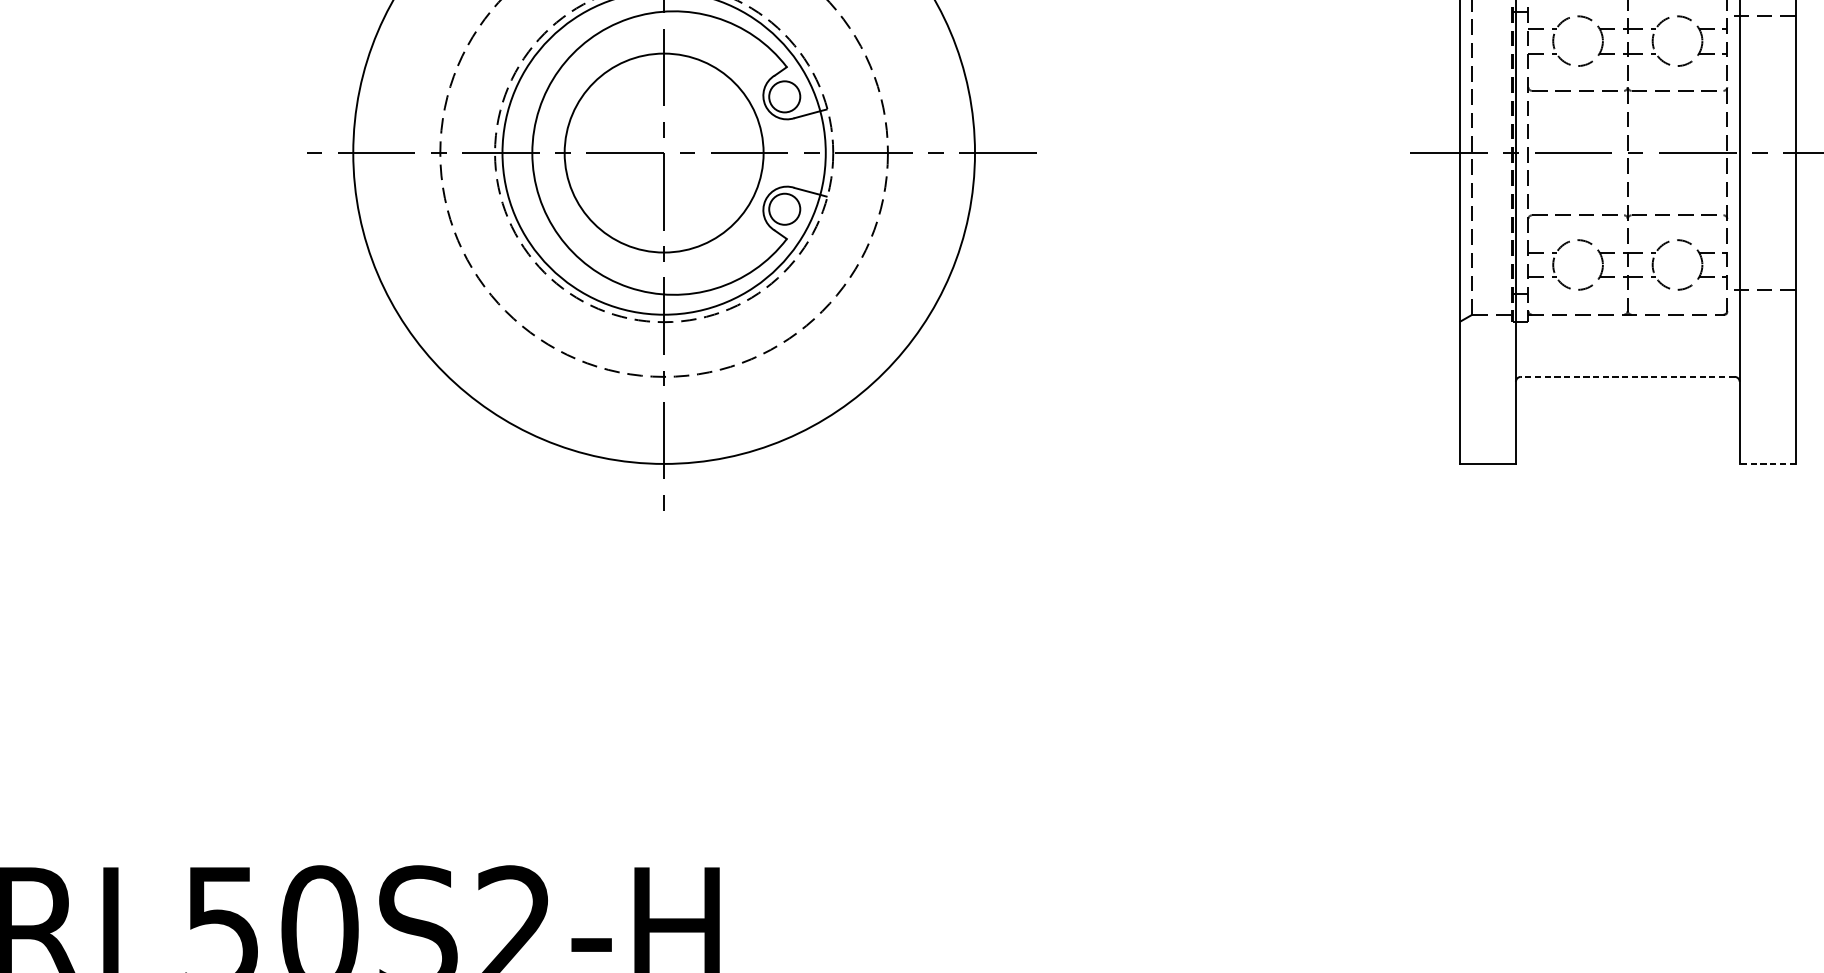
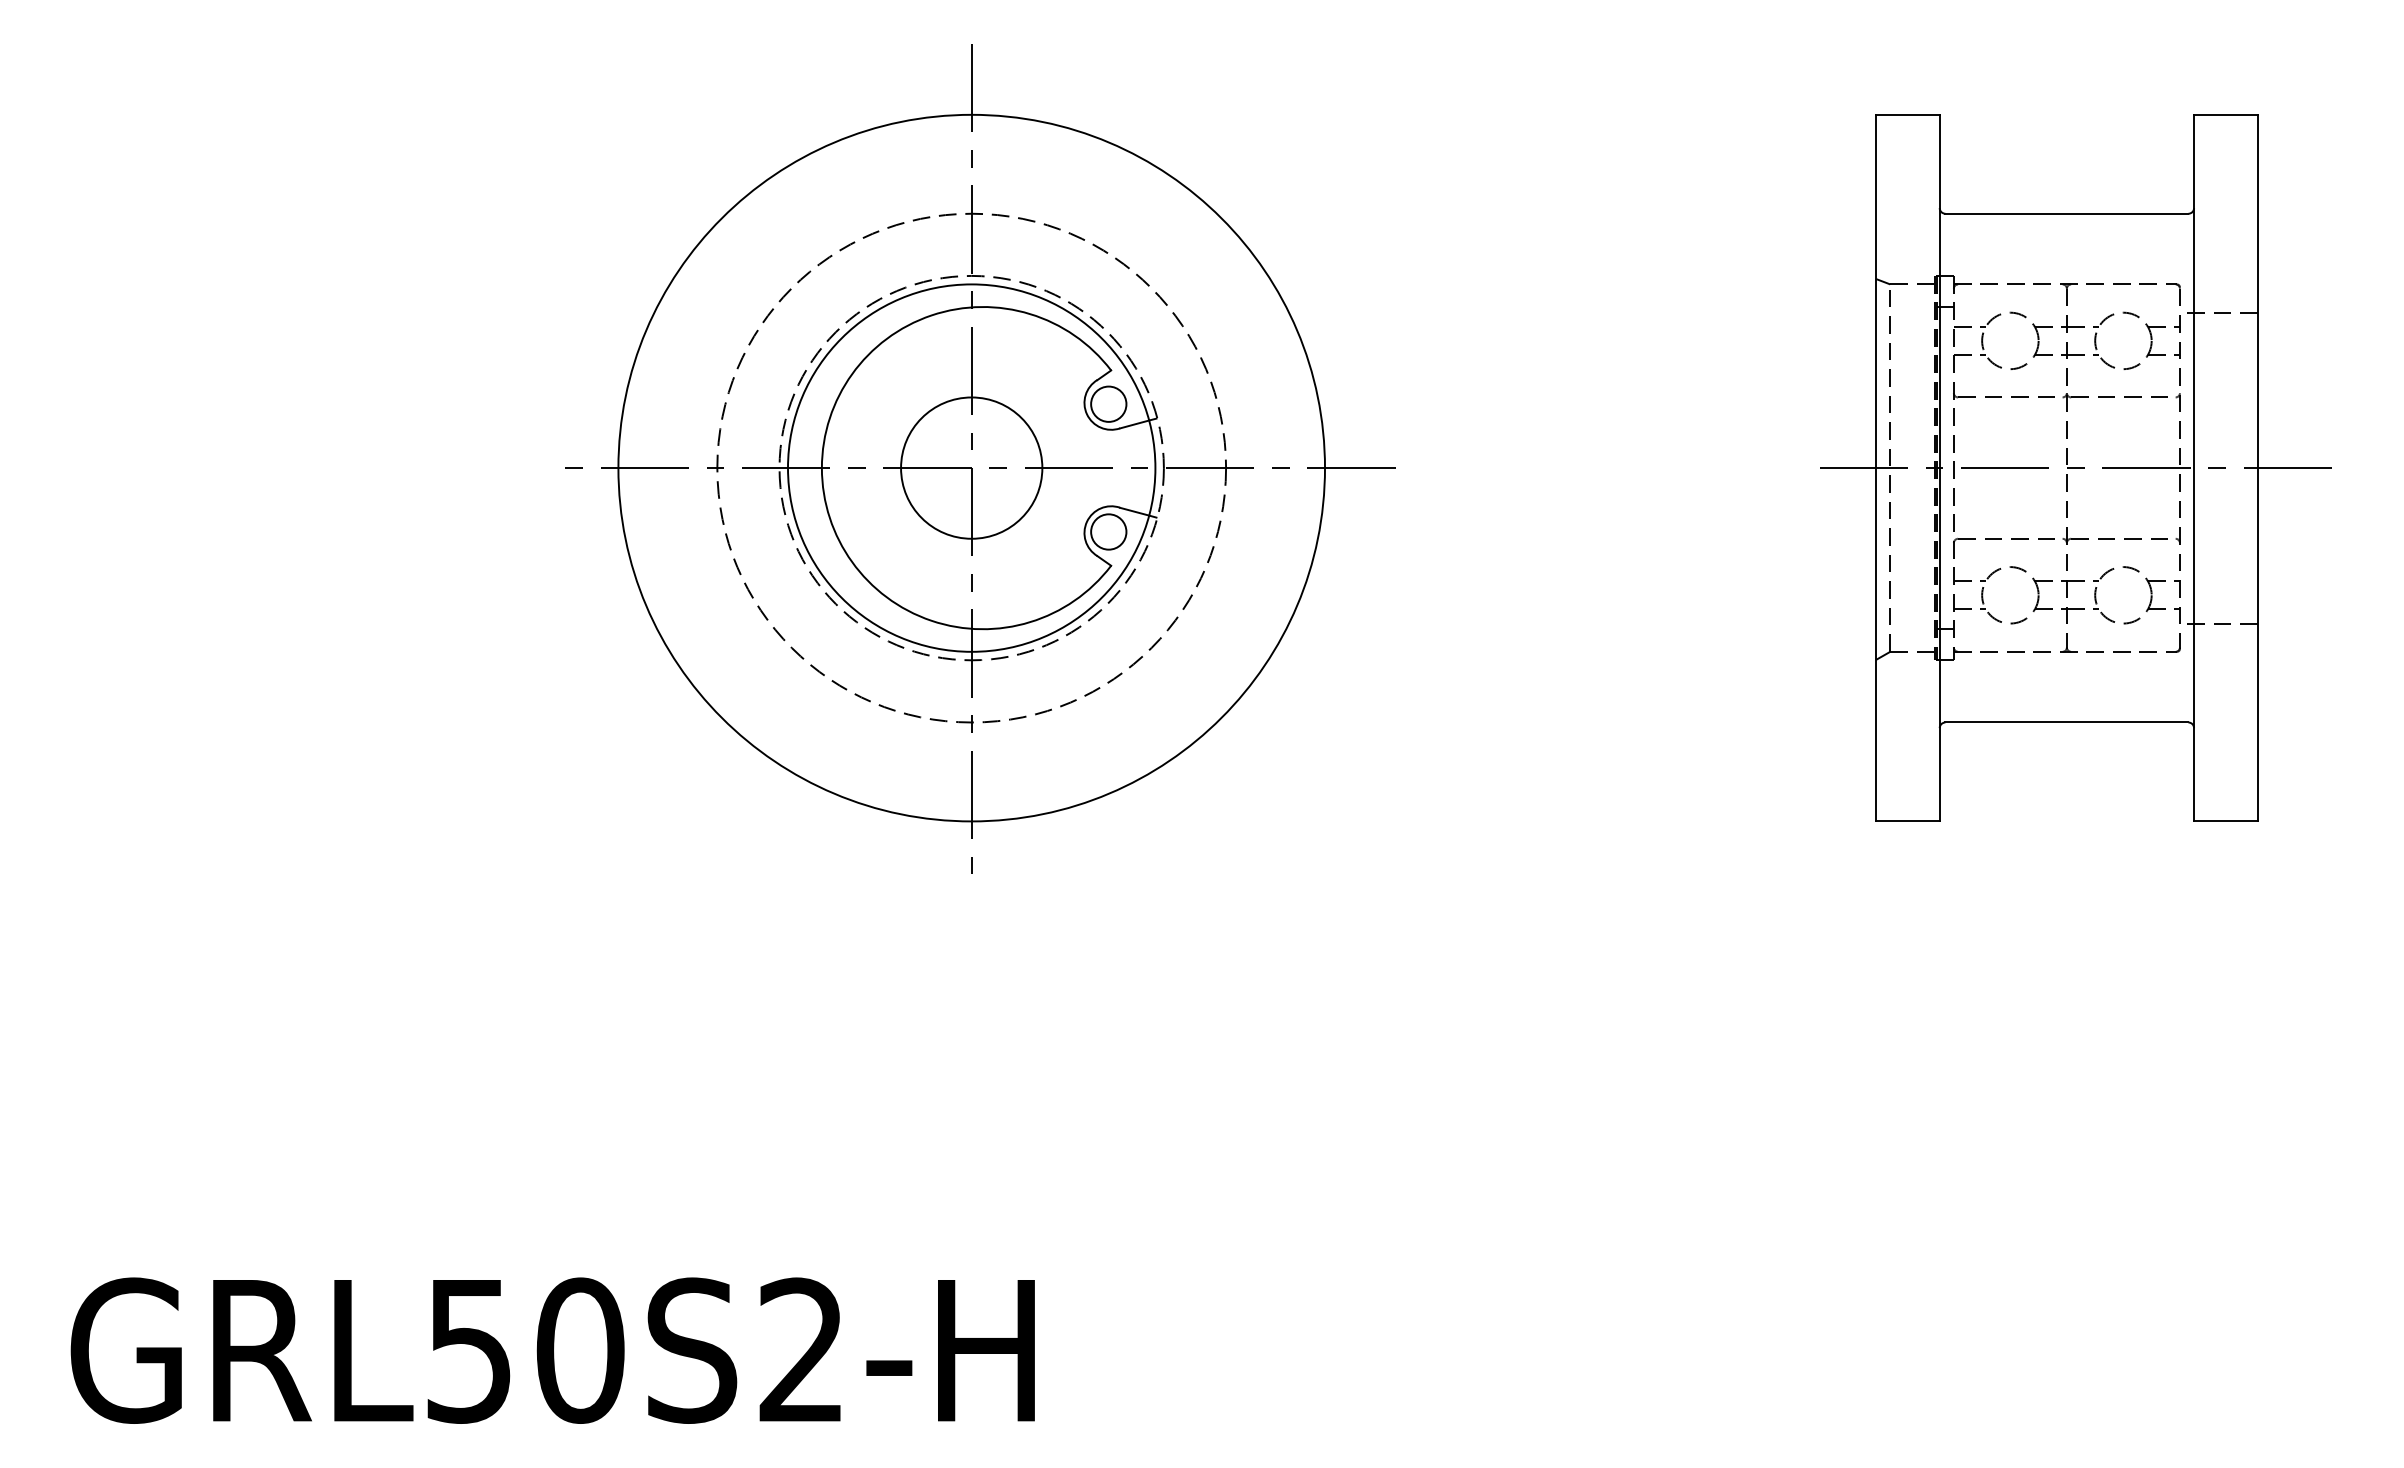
circle: (663, 152) -> (971, 467), size x0.62
line: (1627, 376) -> (2066, 722), dashed -> solid
line: (1767, 464) -> (2225, 821), dashed -> solid

